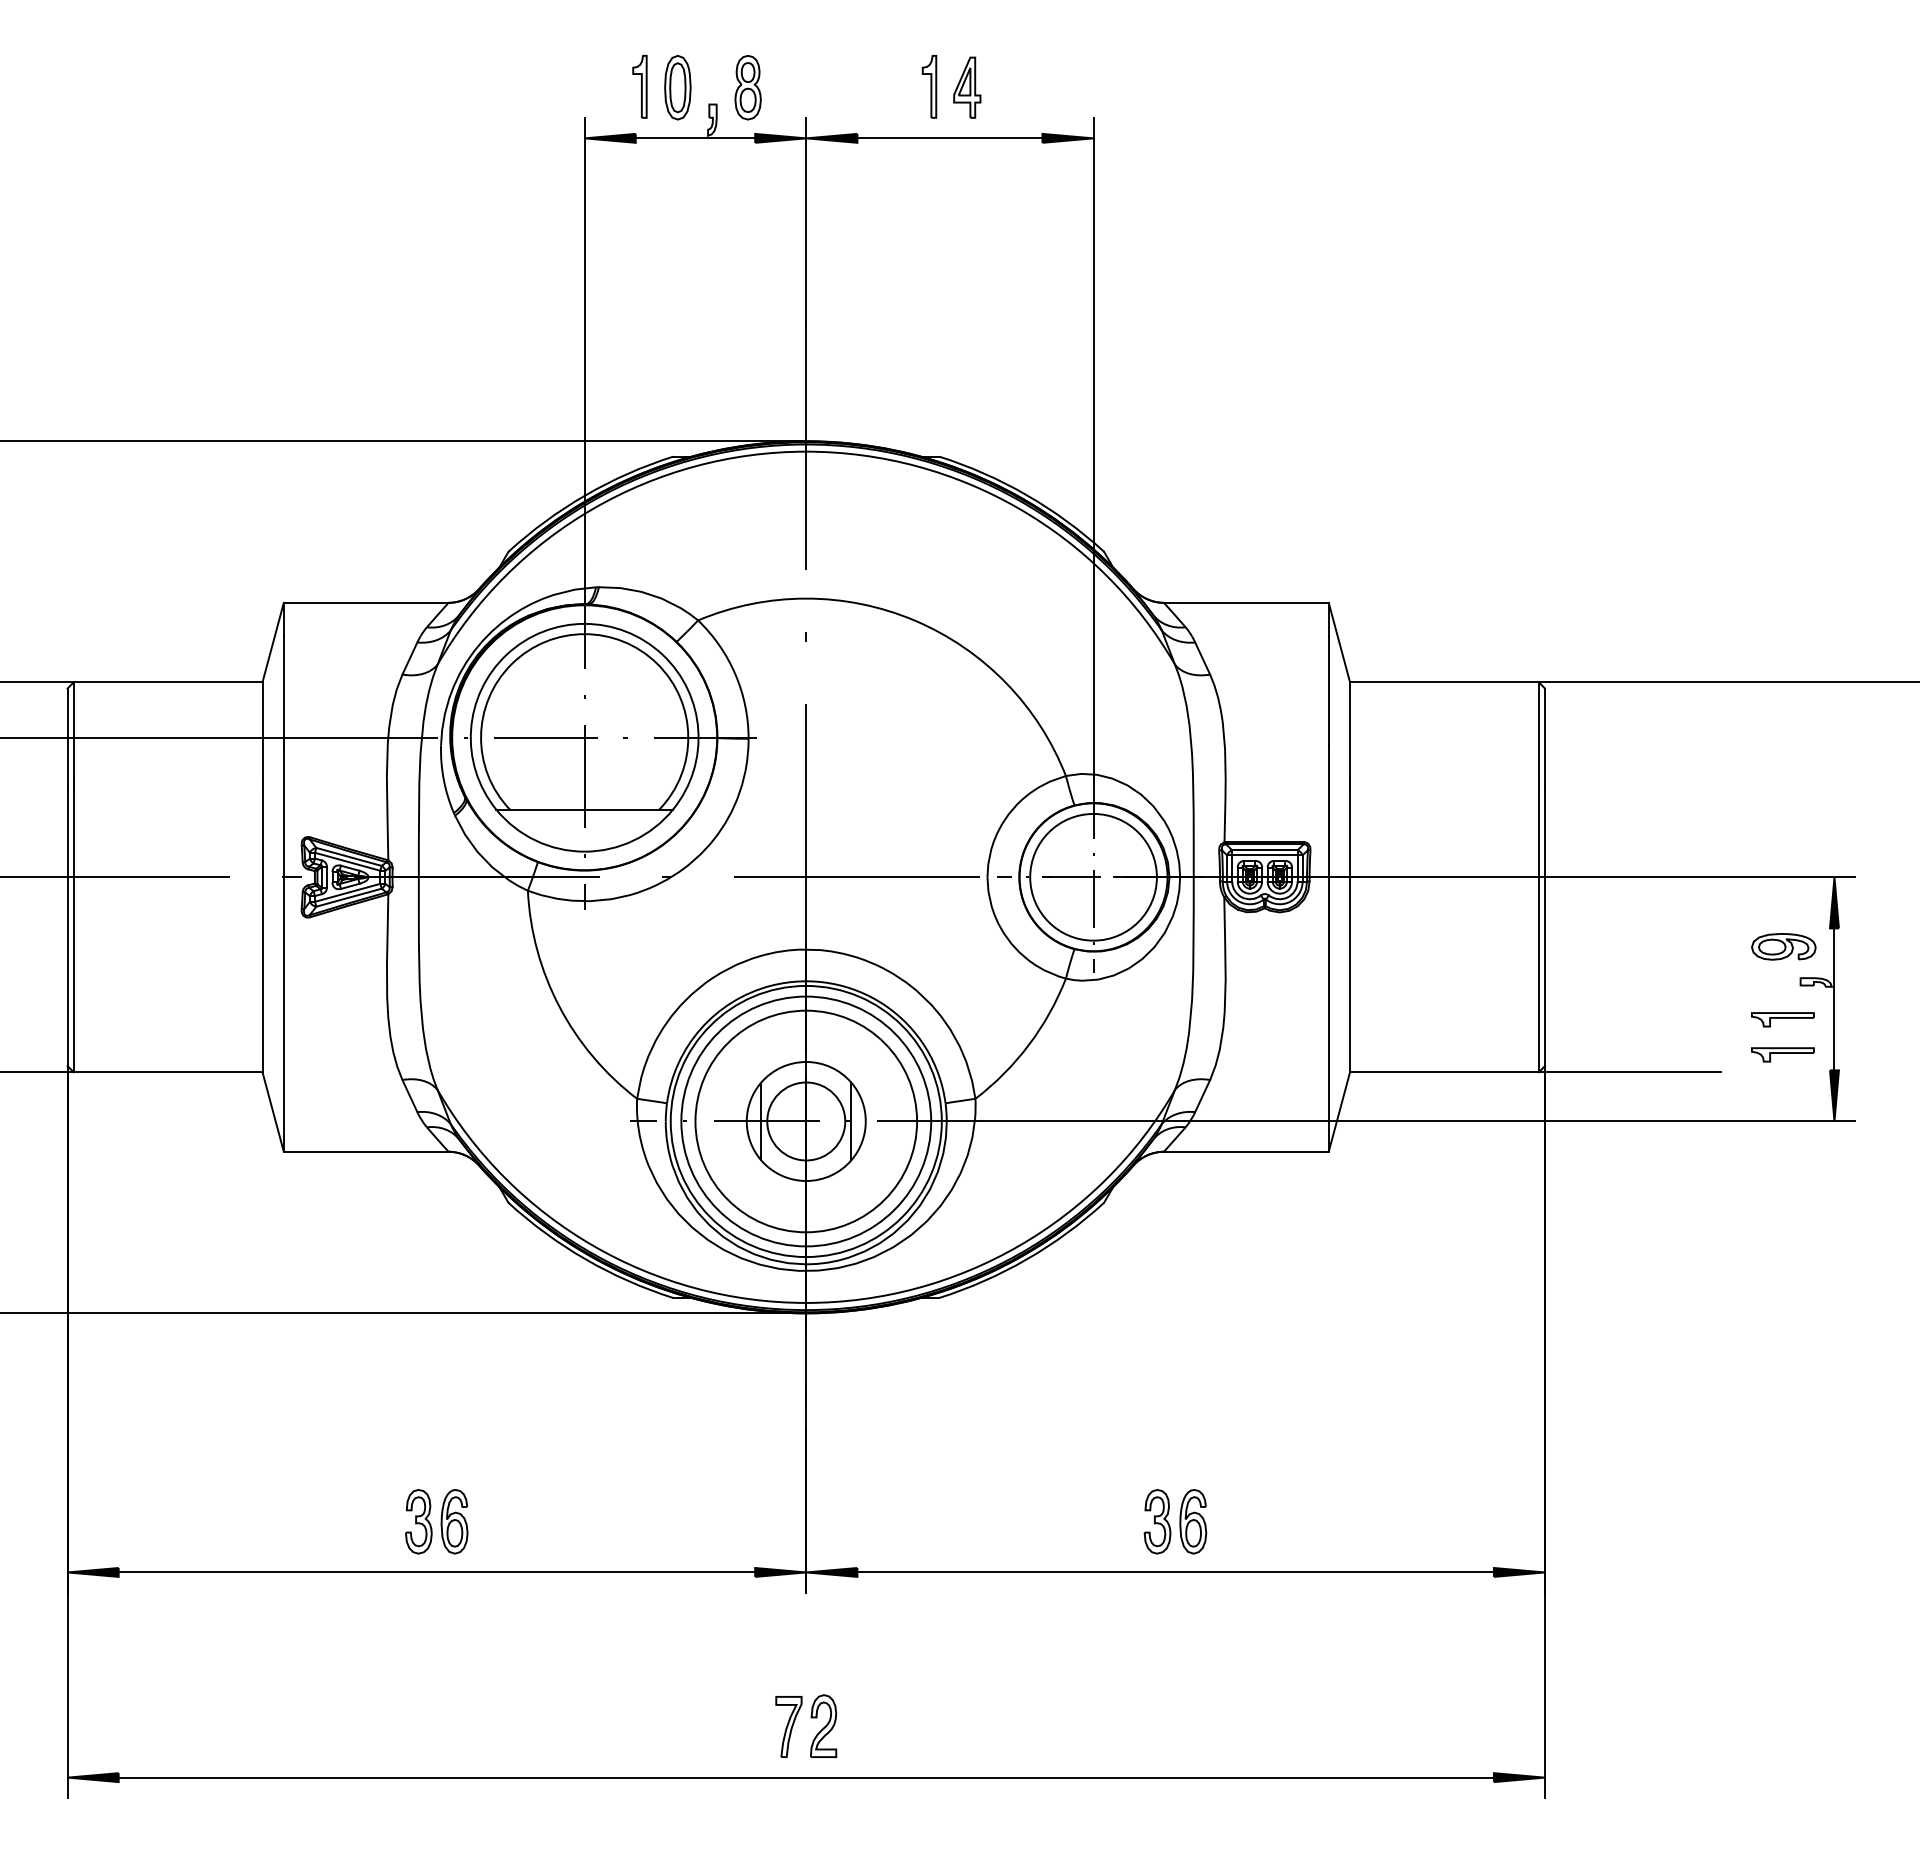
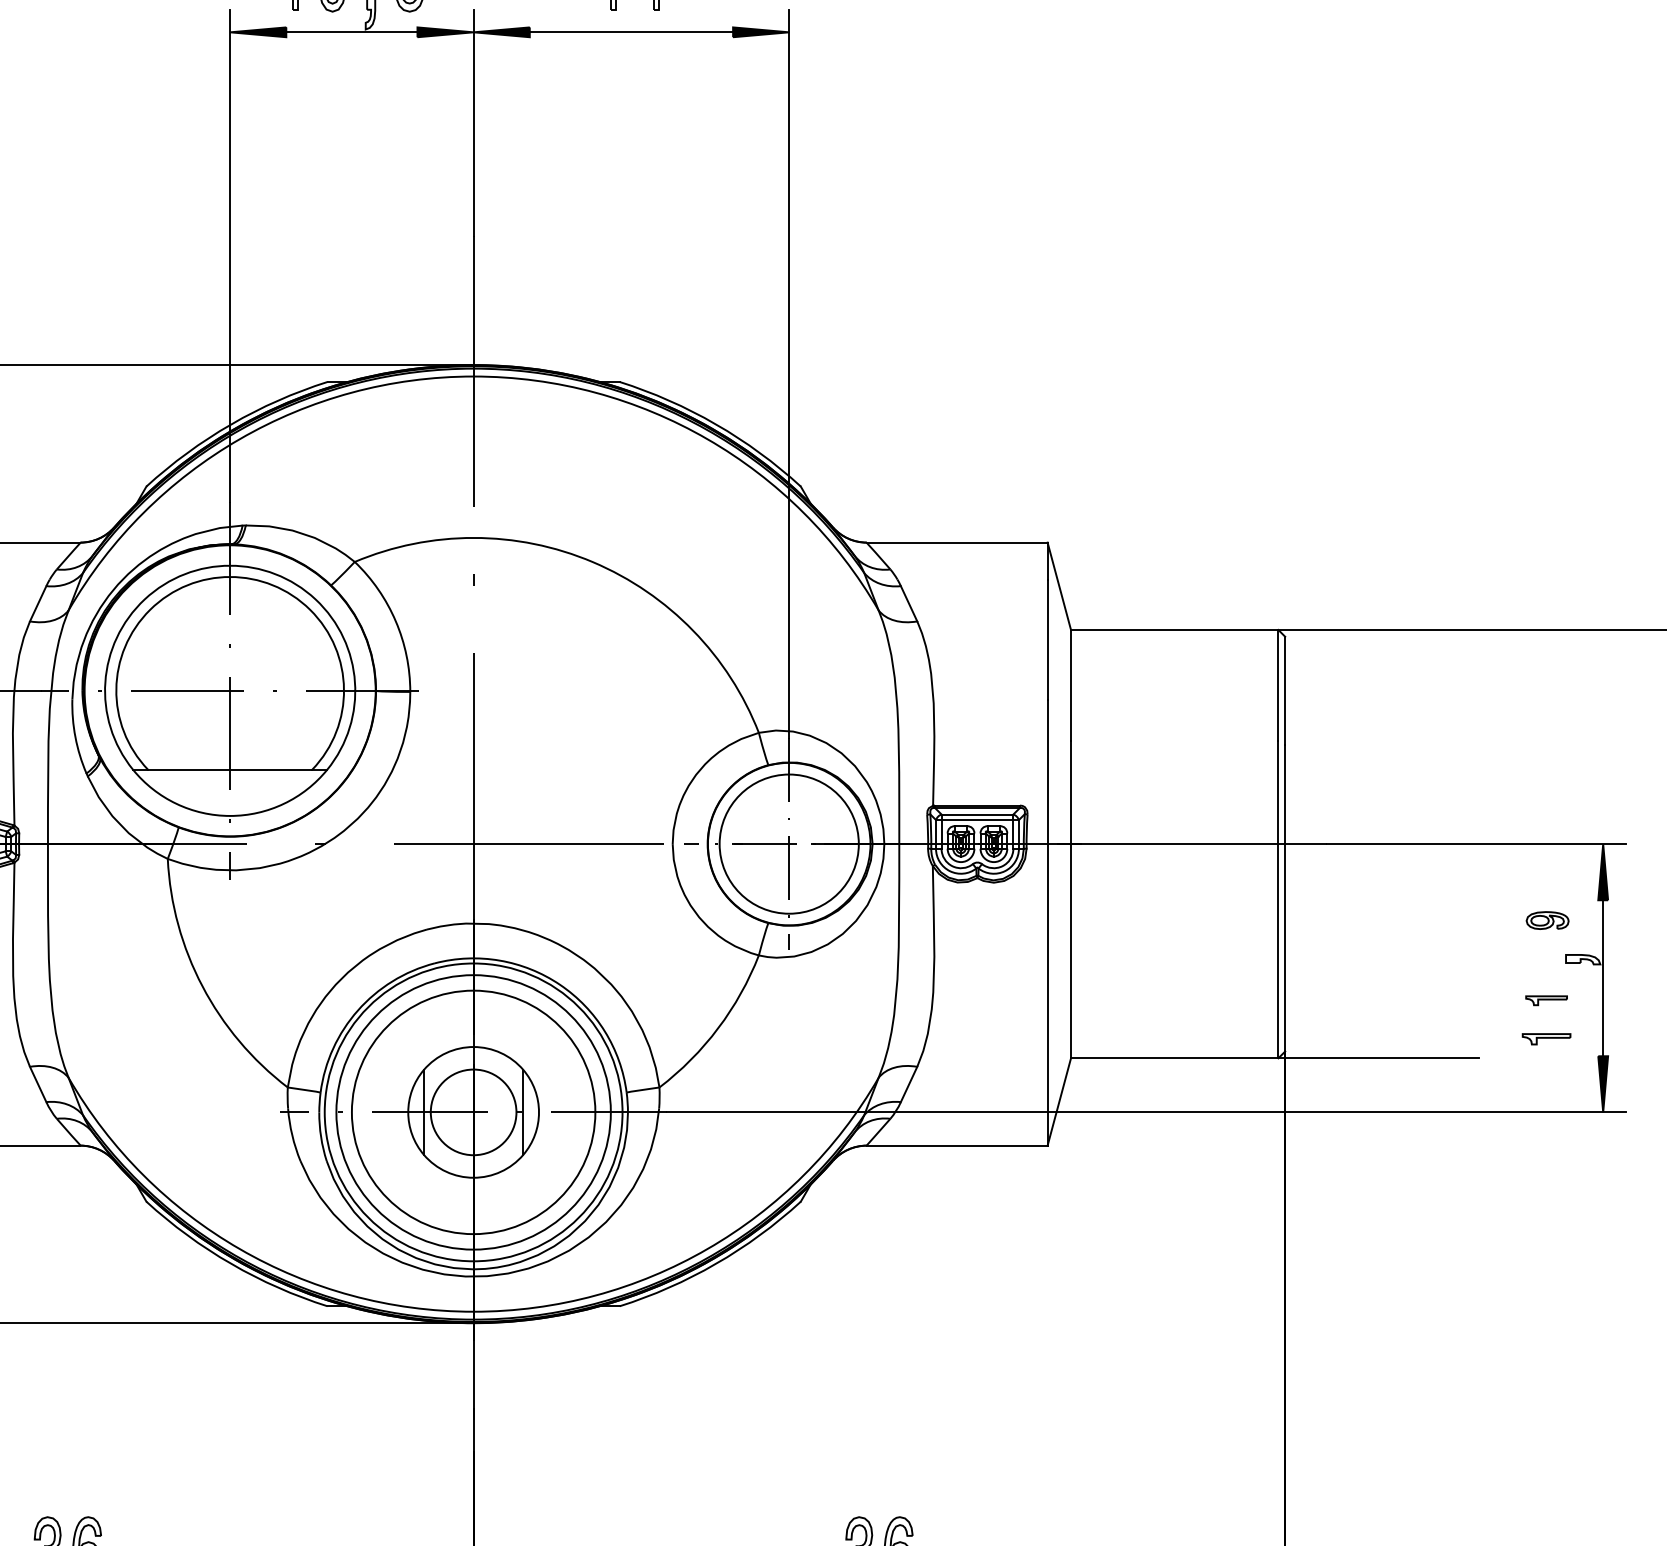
part: (1783, 946) -> (1547, 920), size x0.6
part: (1782, 1019) -> (1546, 1000), size x0.6
part: (1782, 1054) -> (1546, 1038), size x0.7

